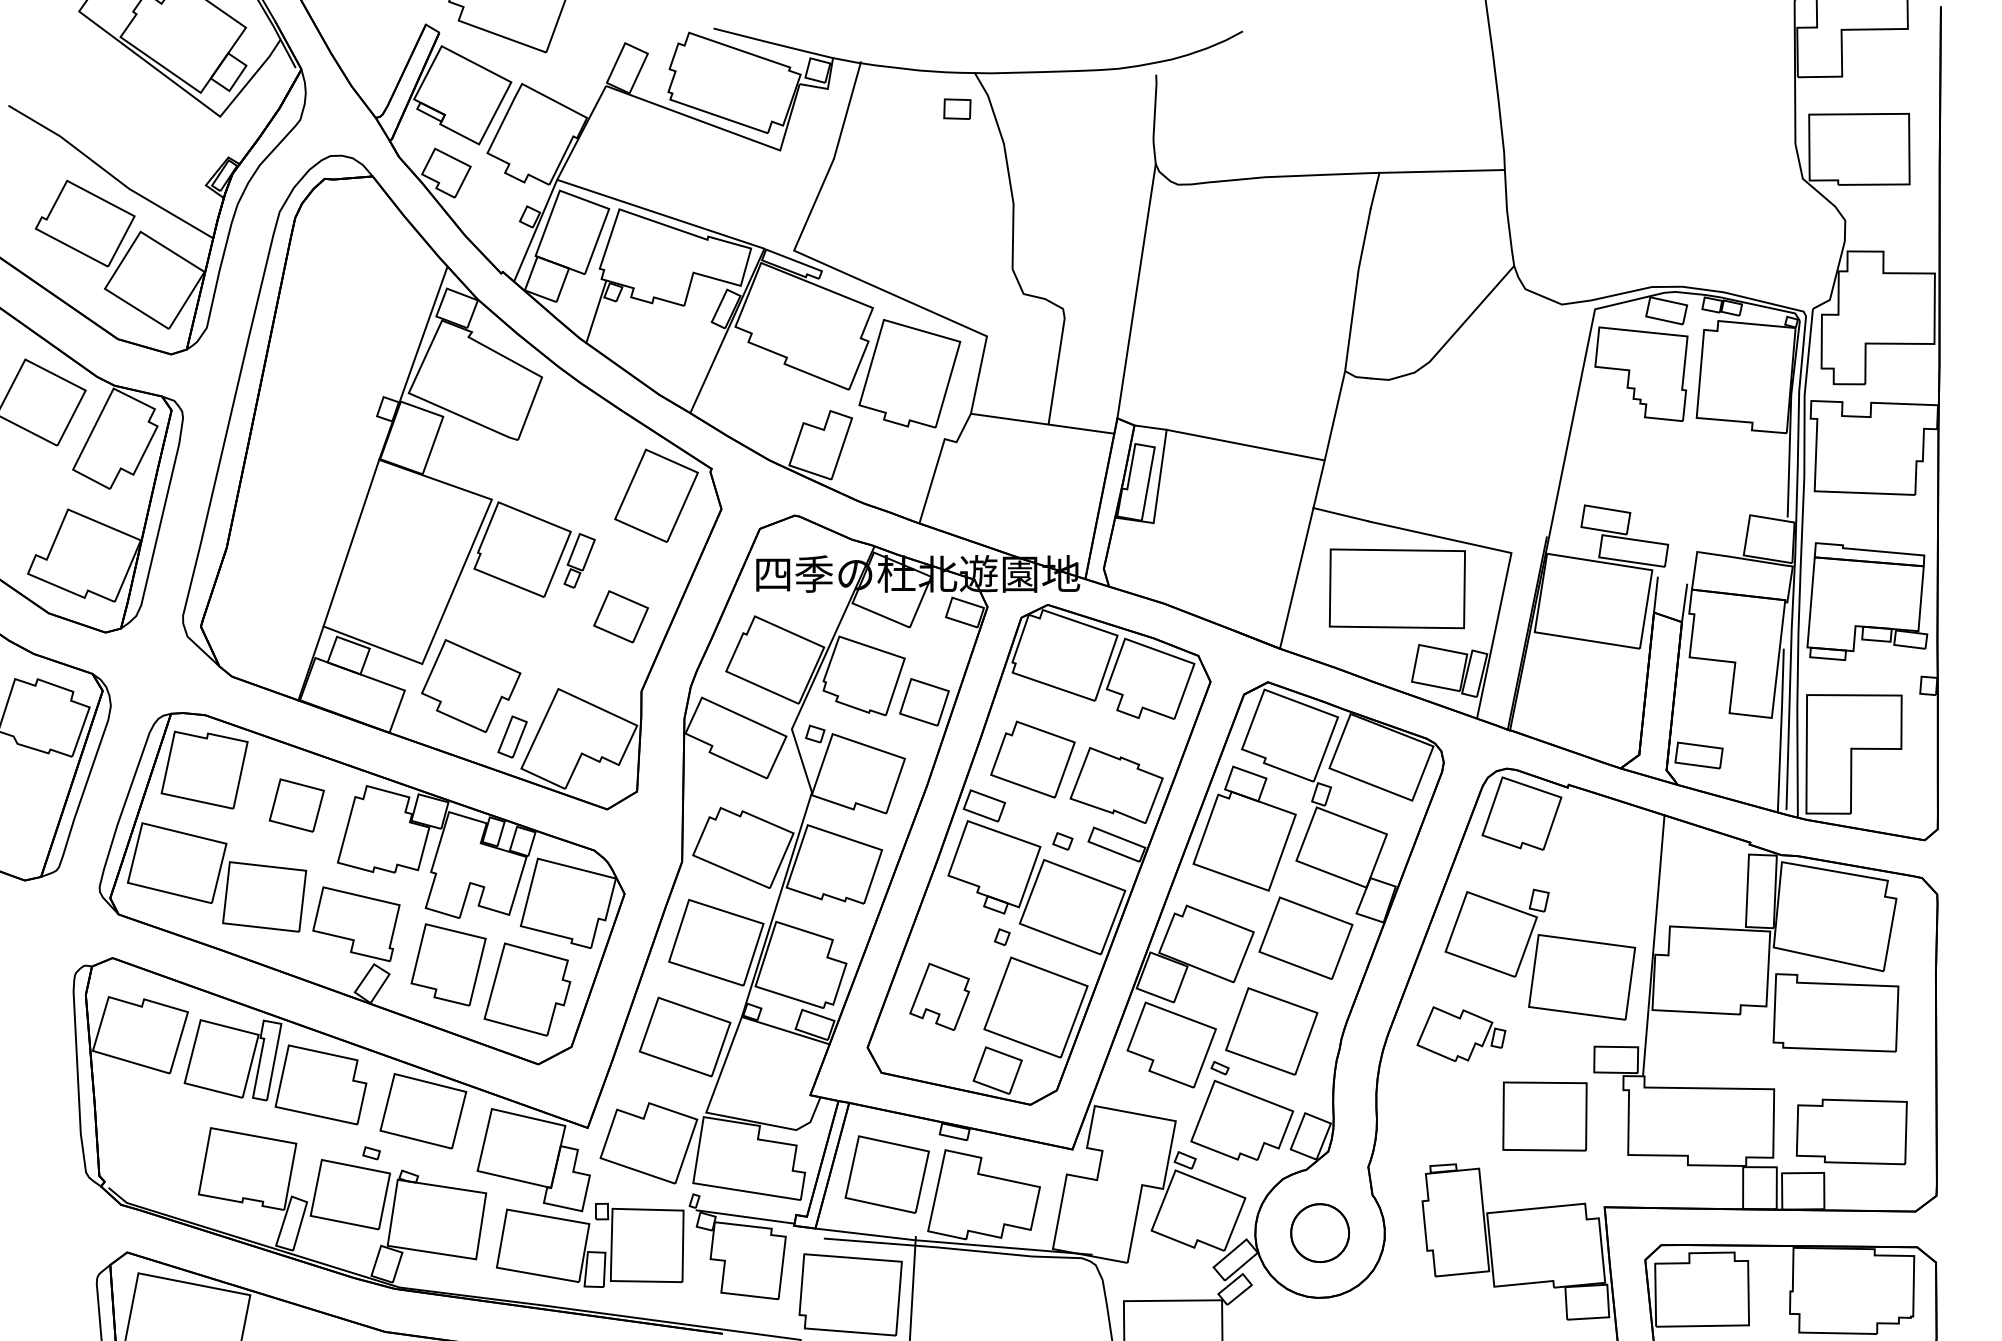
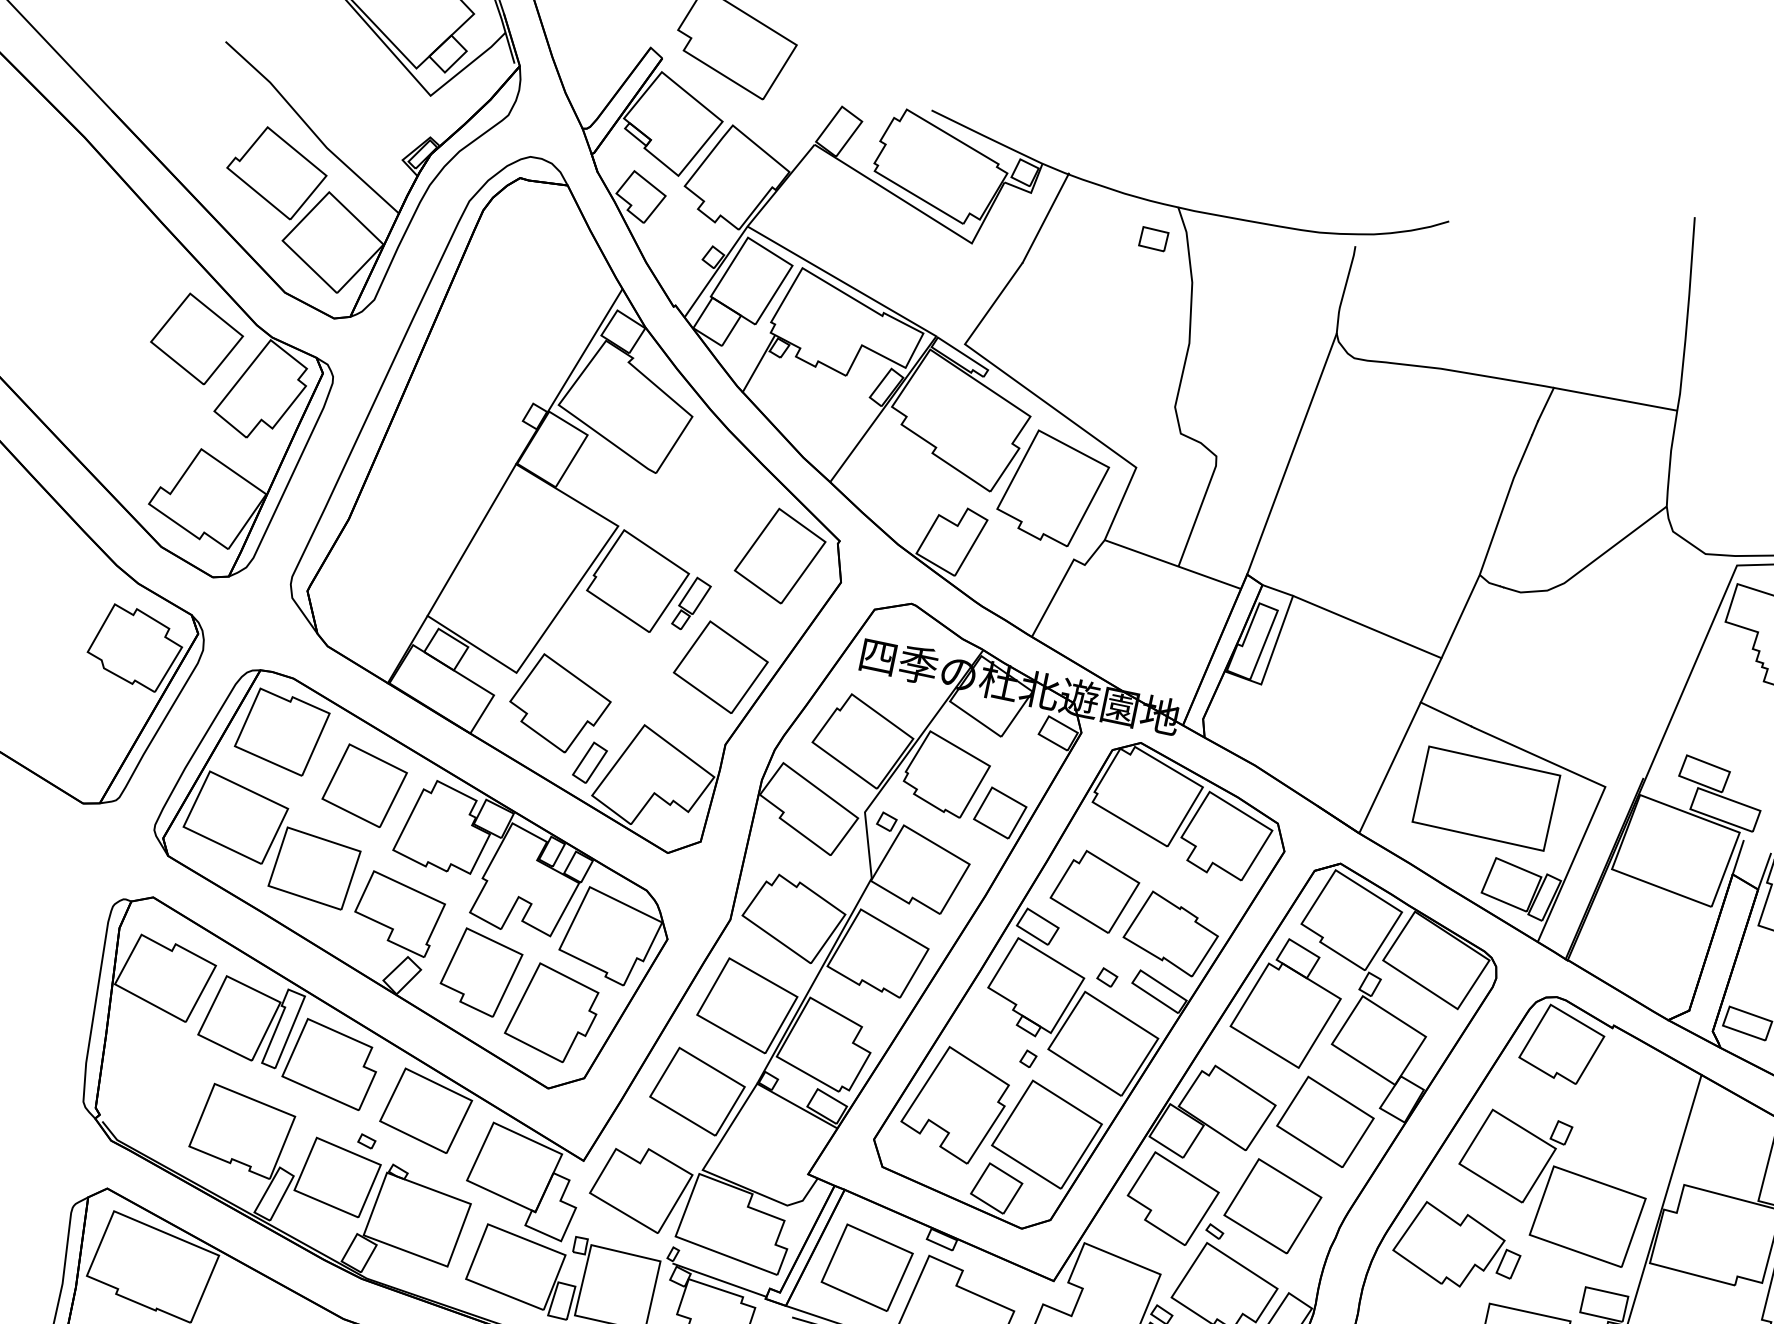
part: (620, 616) -> (720, 666), size x1.67
part: (296, 805) -> (364, 785), size x1.43
part: (939, 996) -> (954, 1104), size x1.67
part: (1461, 1033) -> (1458, 1247), size x1.43

